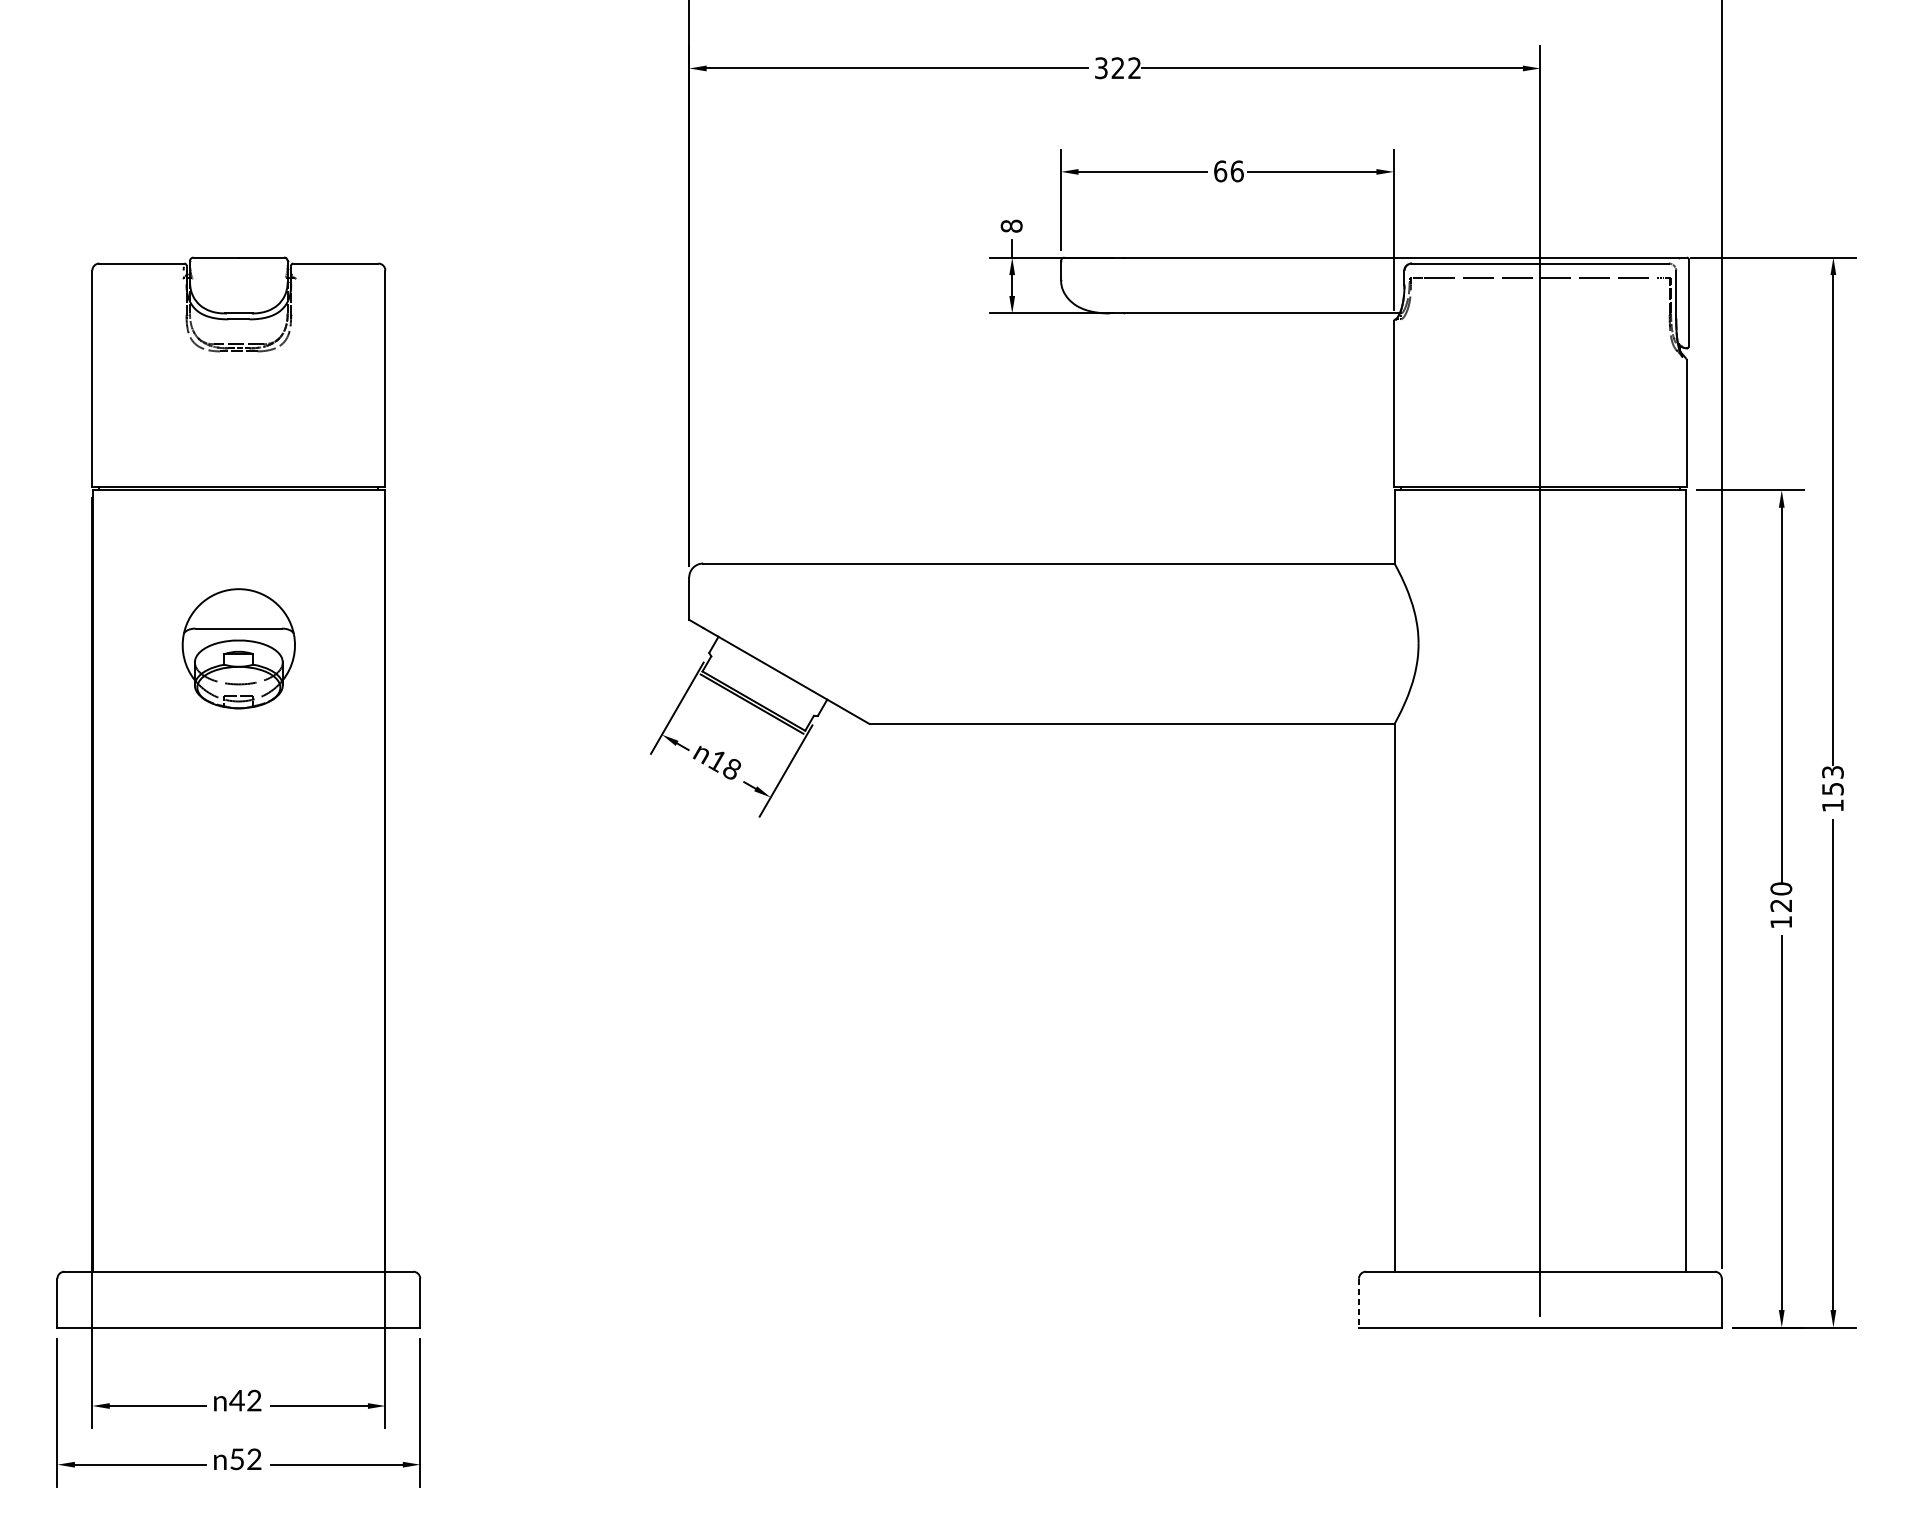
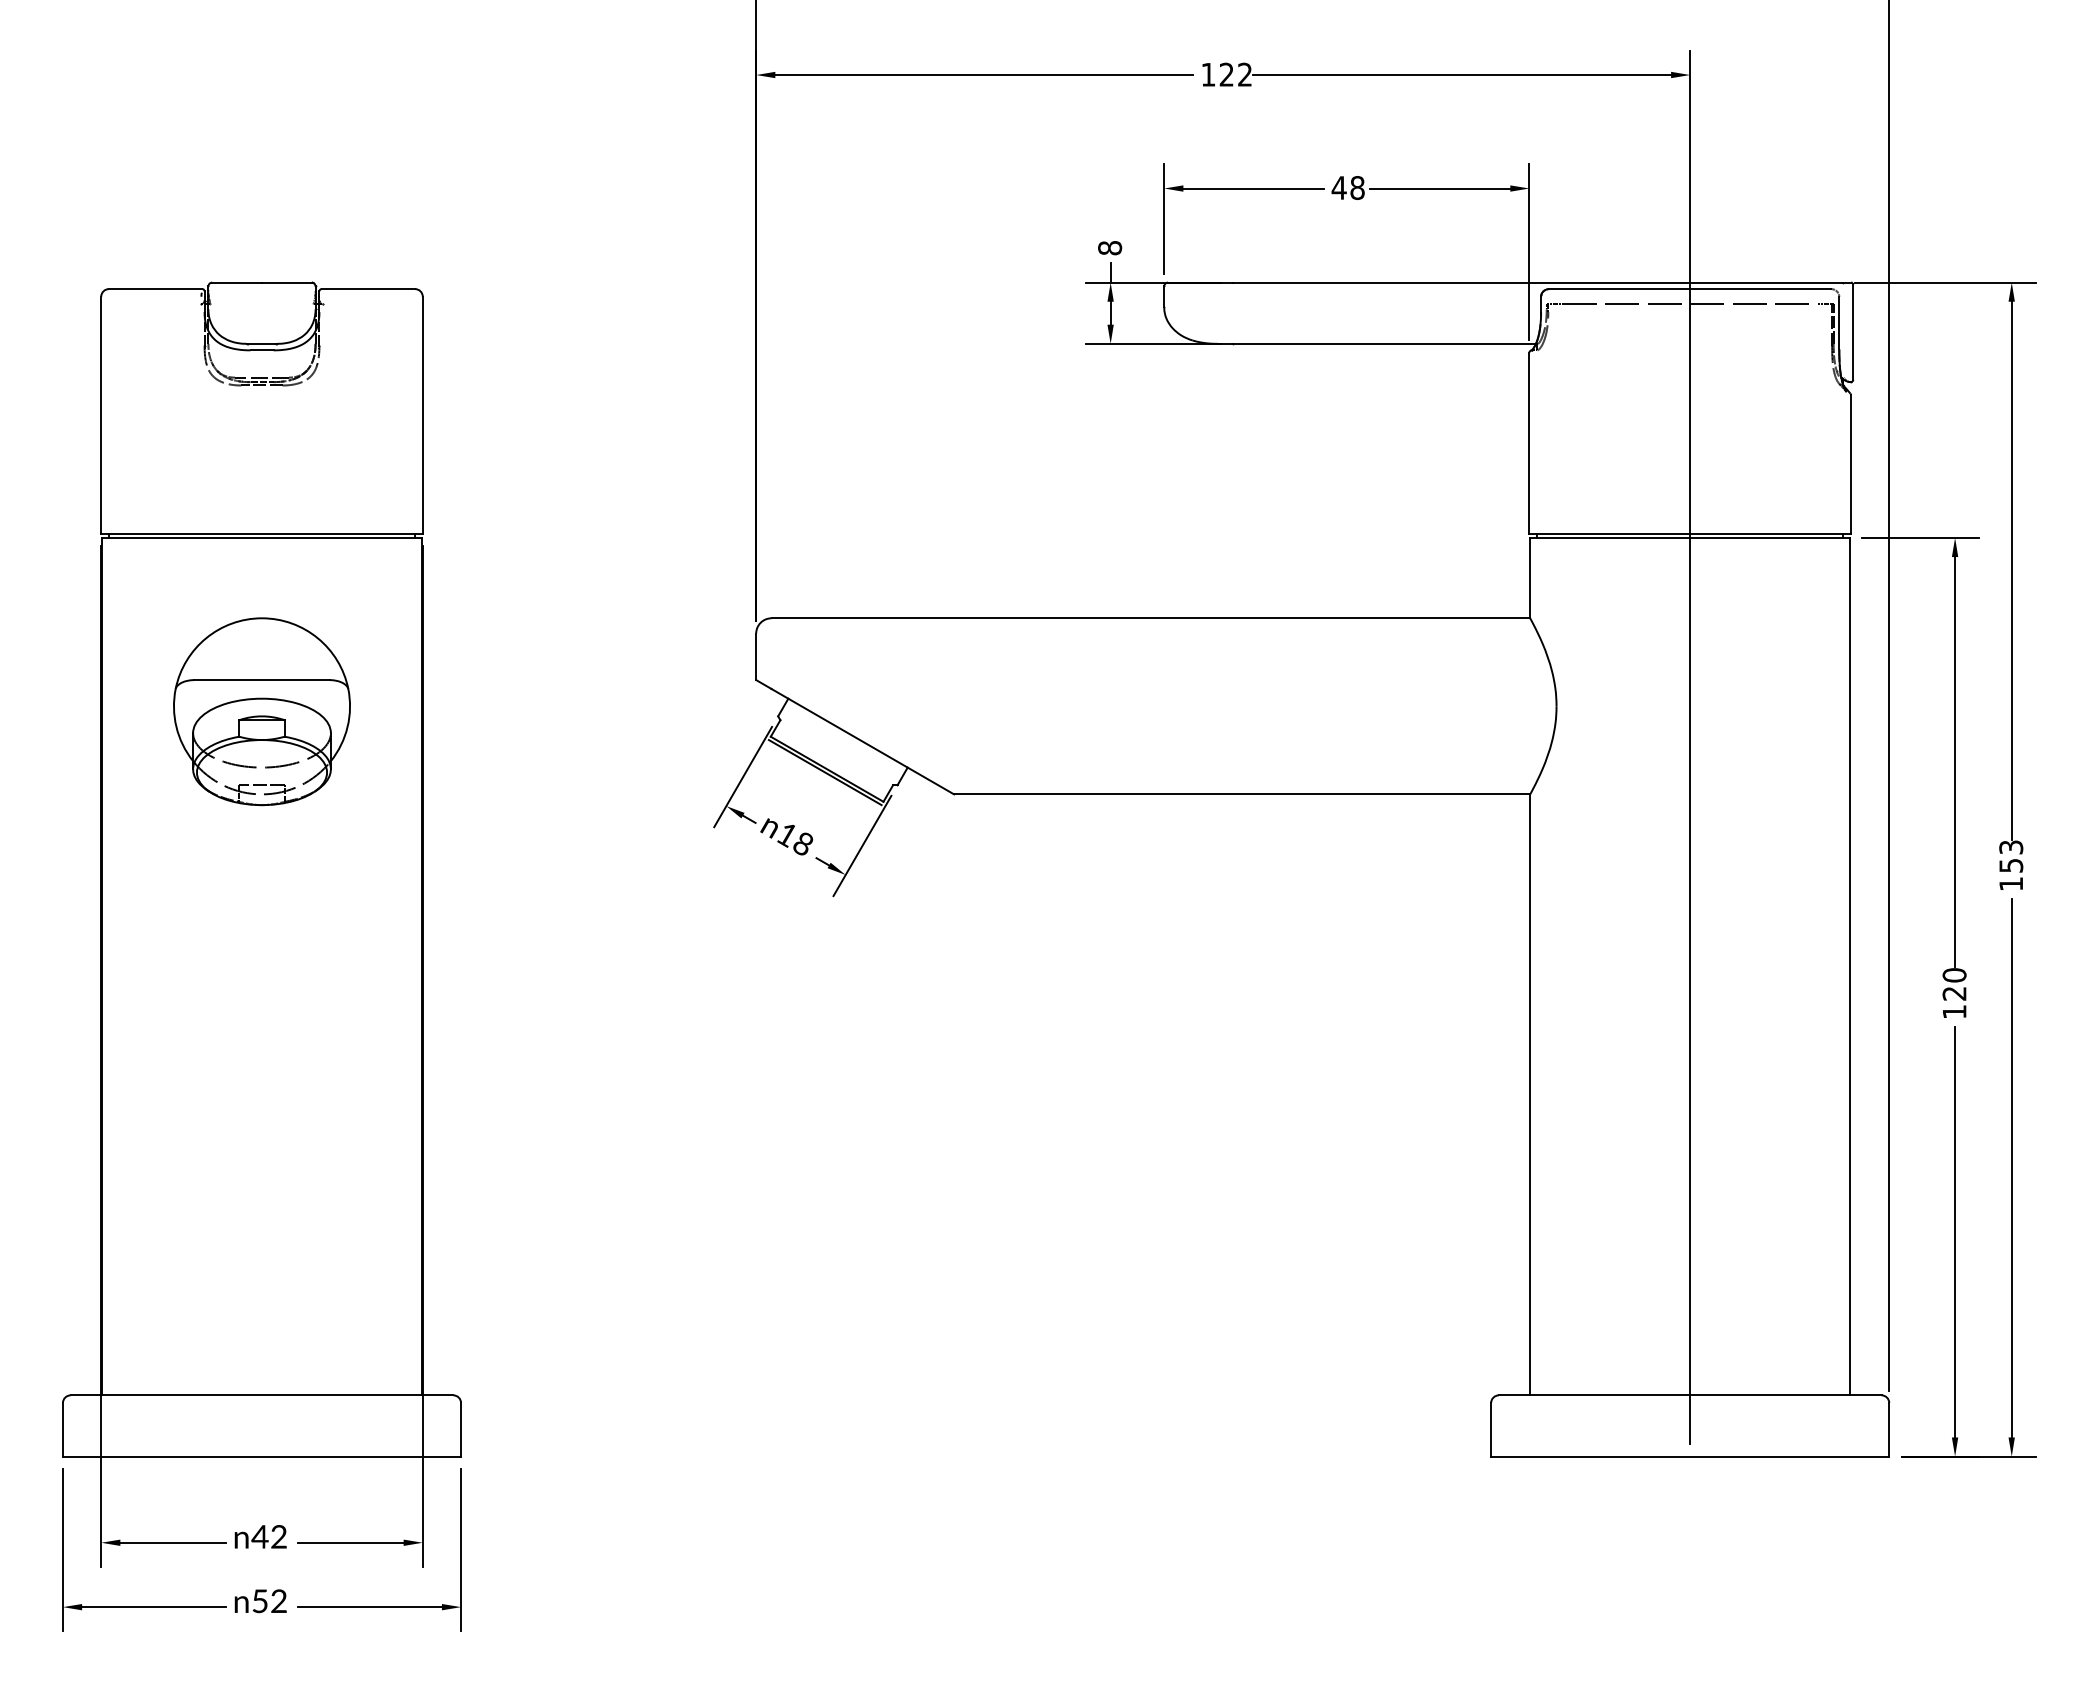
text: (1101, 67) -> (1208, 74), 322 -> 122
text: (1228, 170) -> (1347, 187), 66 -> 48
part: (238, 648) -> (261, 711), size x1.43
line: (1359, 1302) -> (1491, 1429), dashed -> solid

